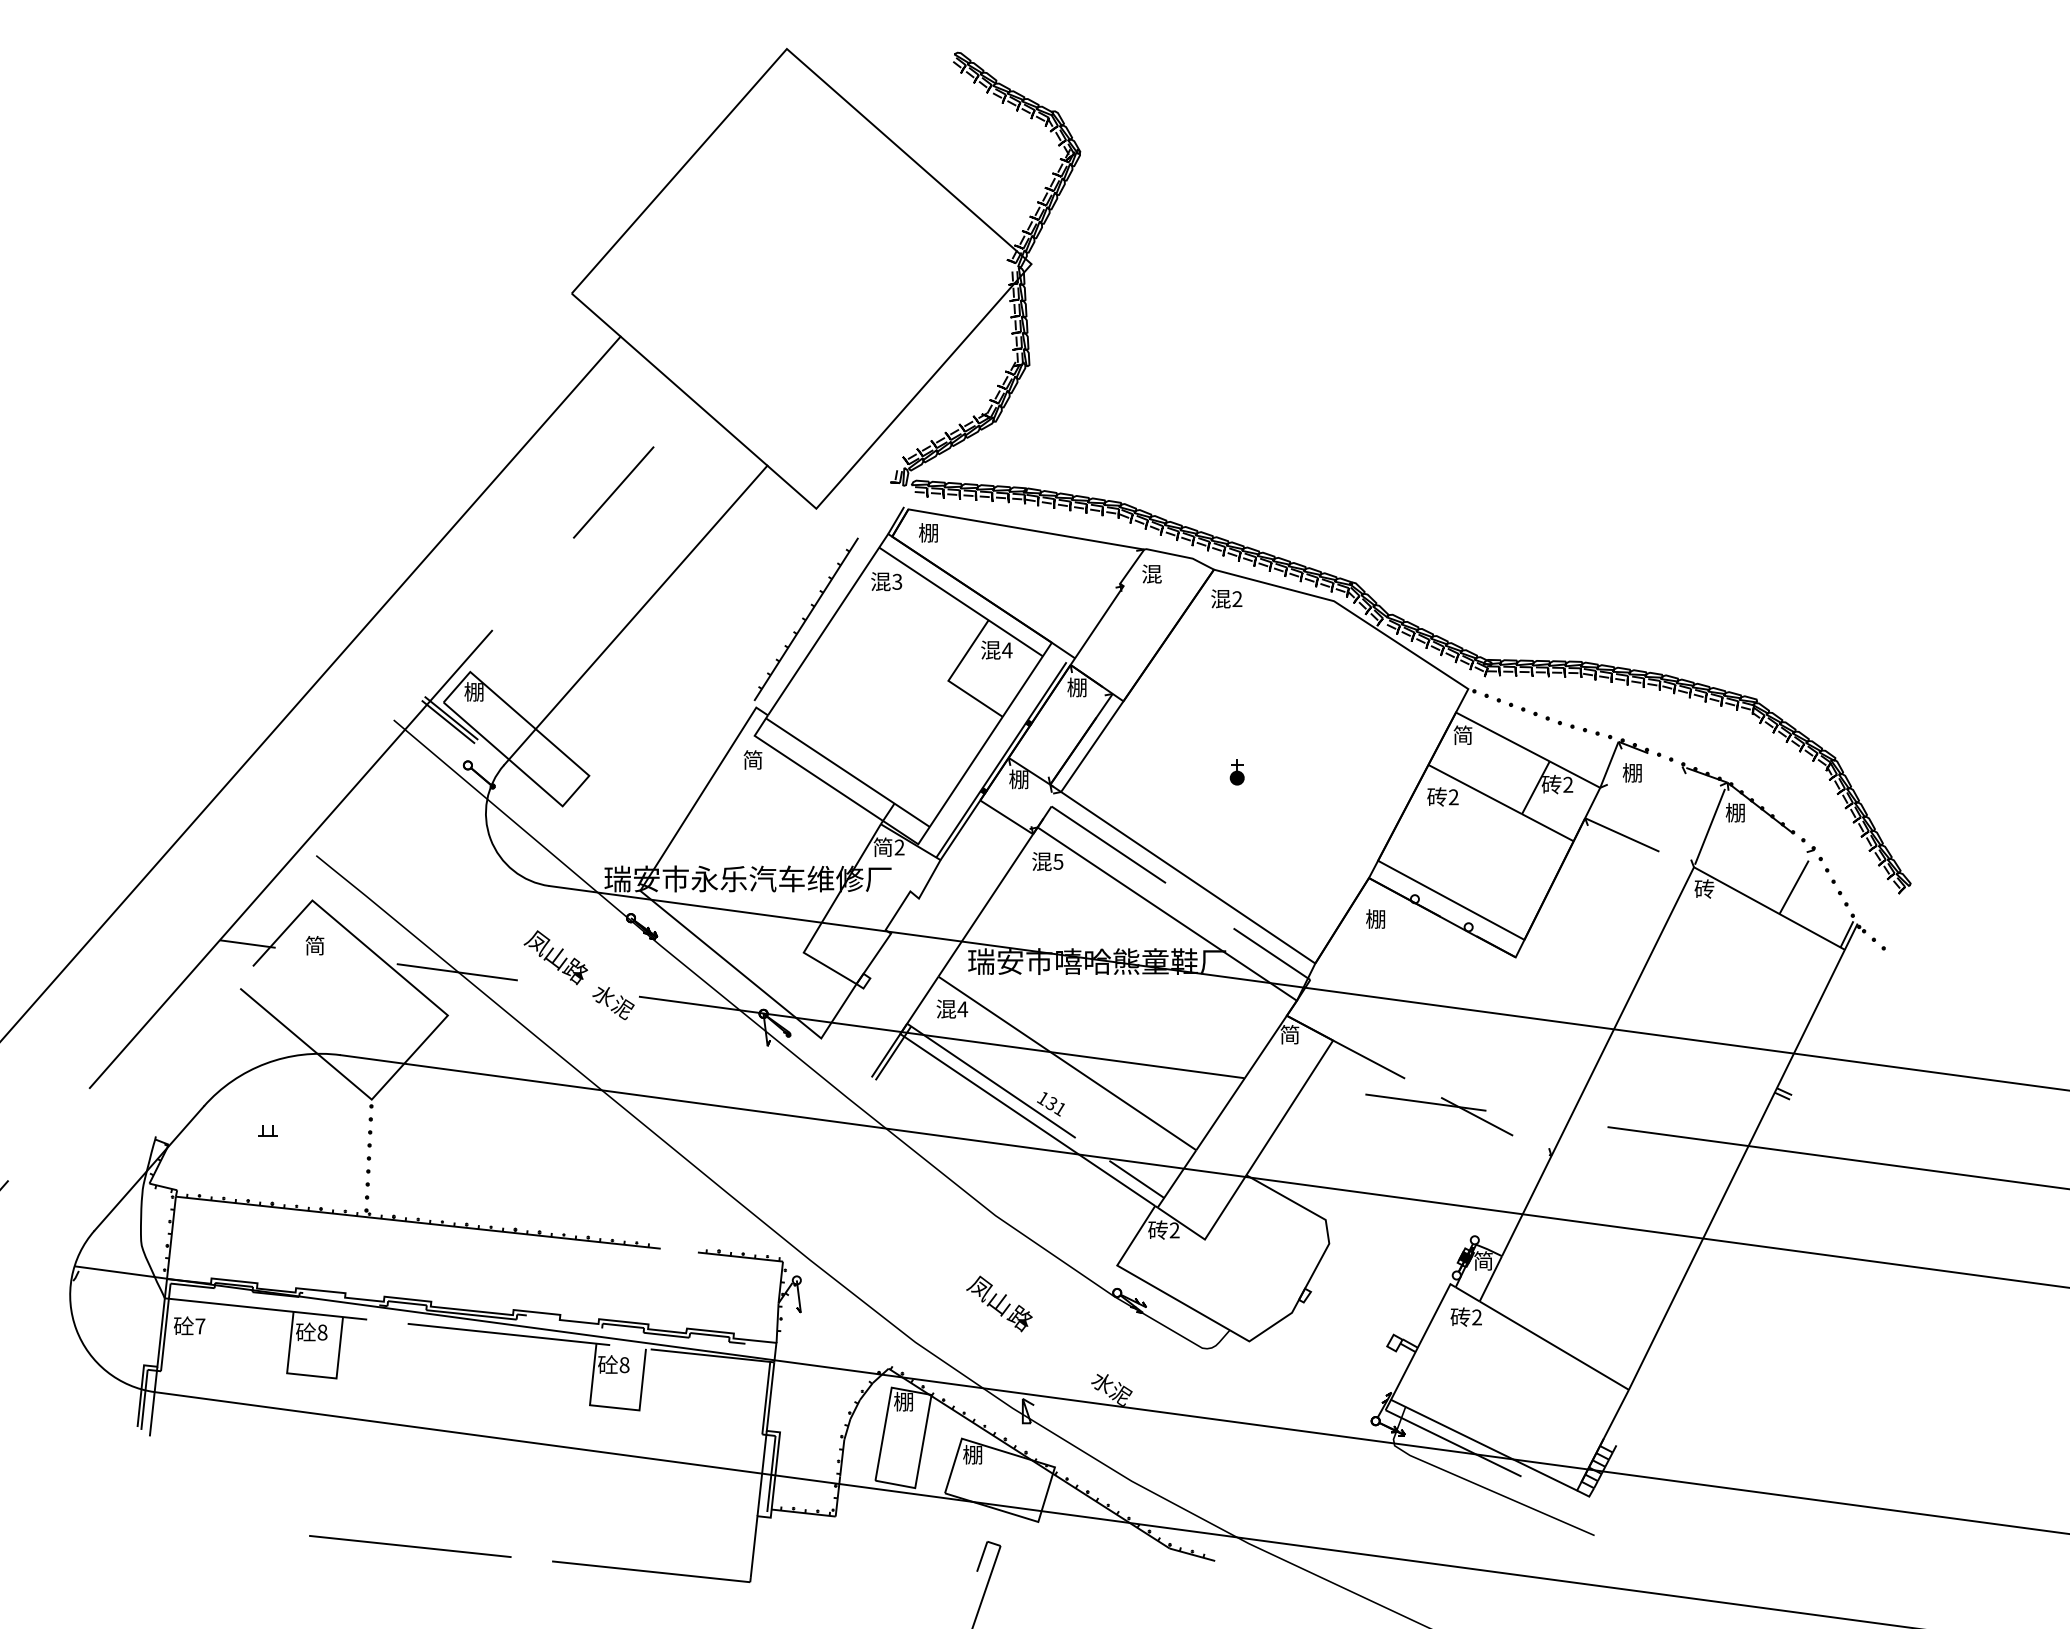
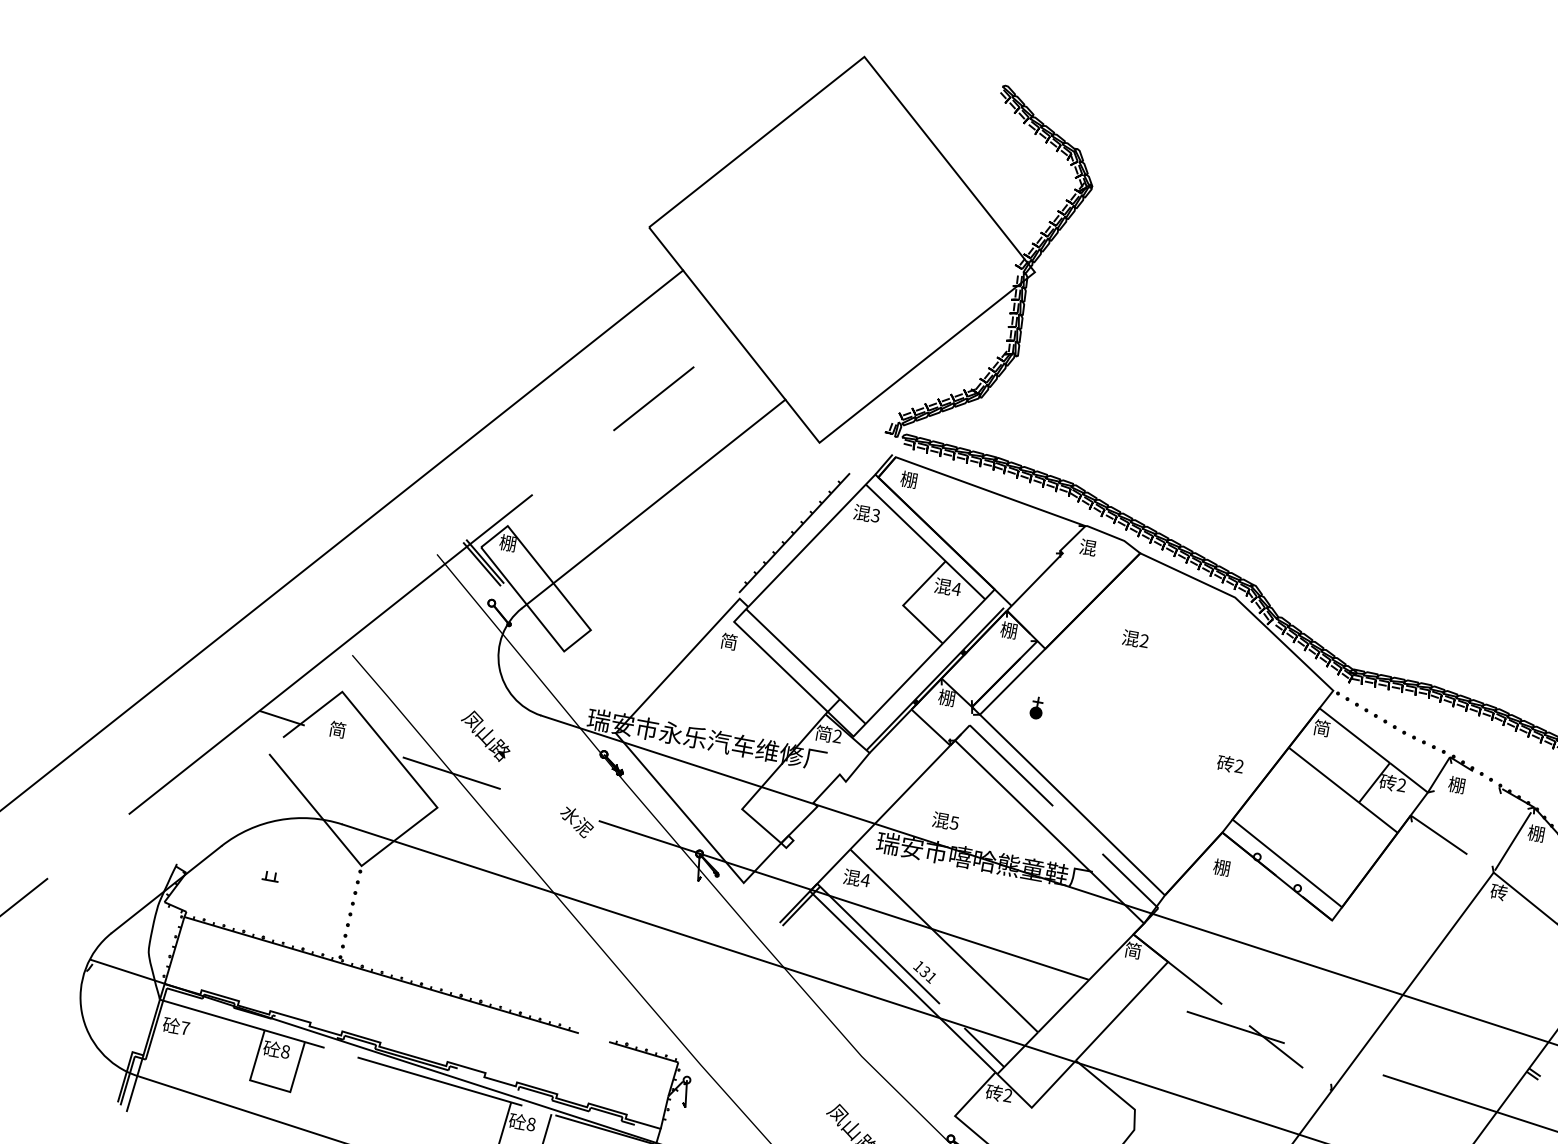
text: (1226, 598) -> (1135, 638), moved
part: (1236, 772) -> (1036, 708), moved
text: (1442, 796) -> (1230, 764), moved
text: (1047, 861) -> (945, 821), moved
text: (555, 957) -> (485, 735), moved

